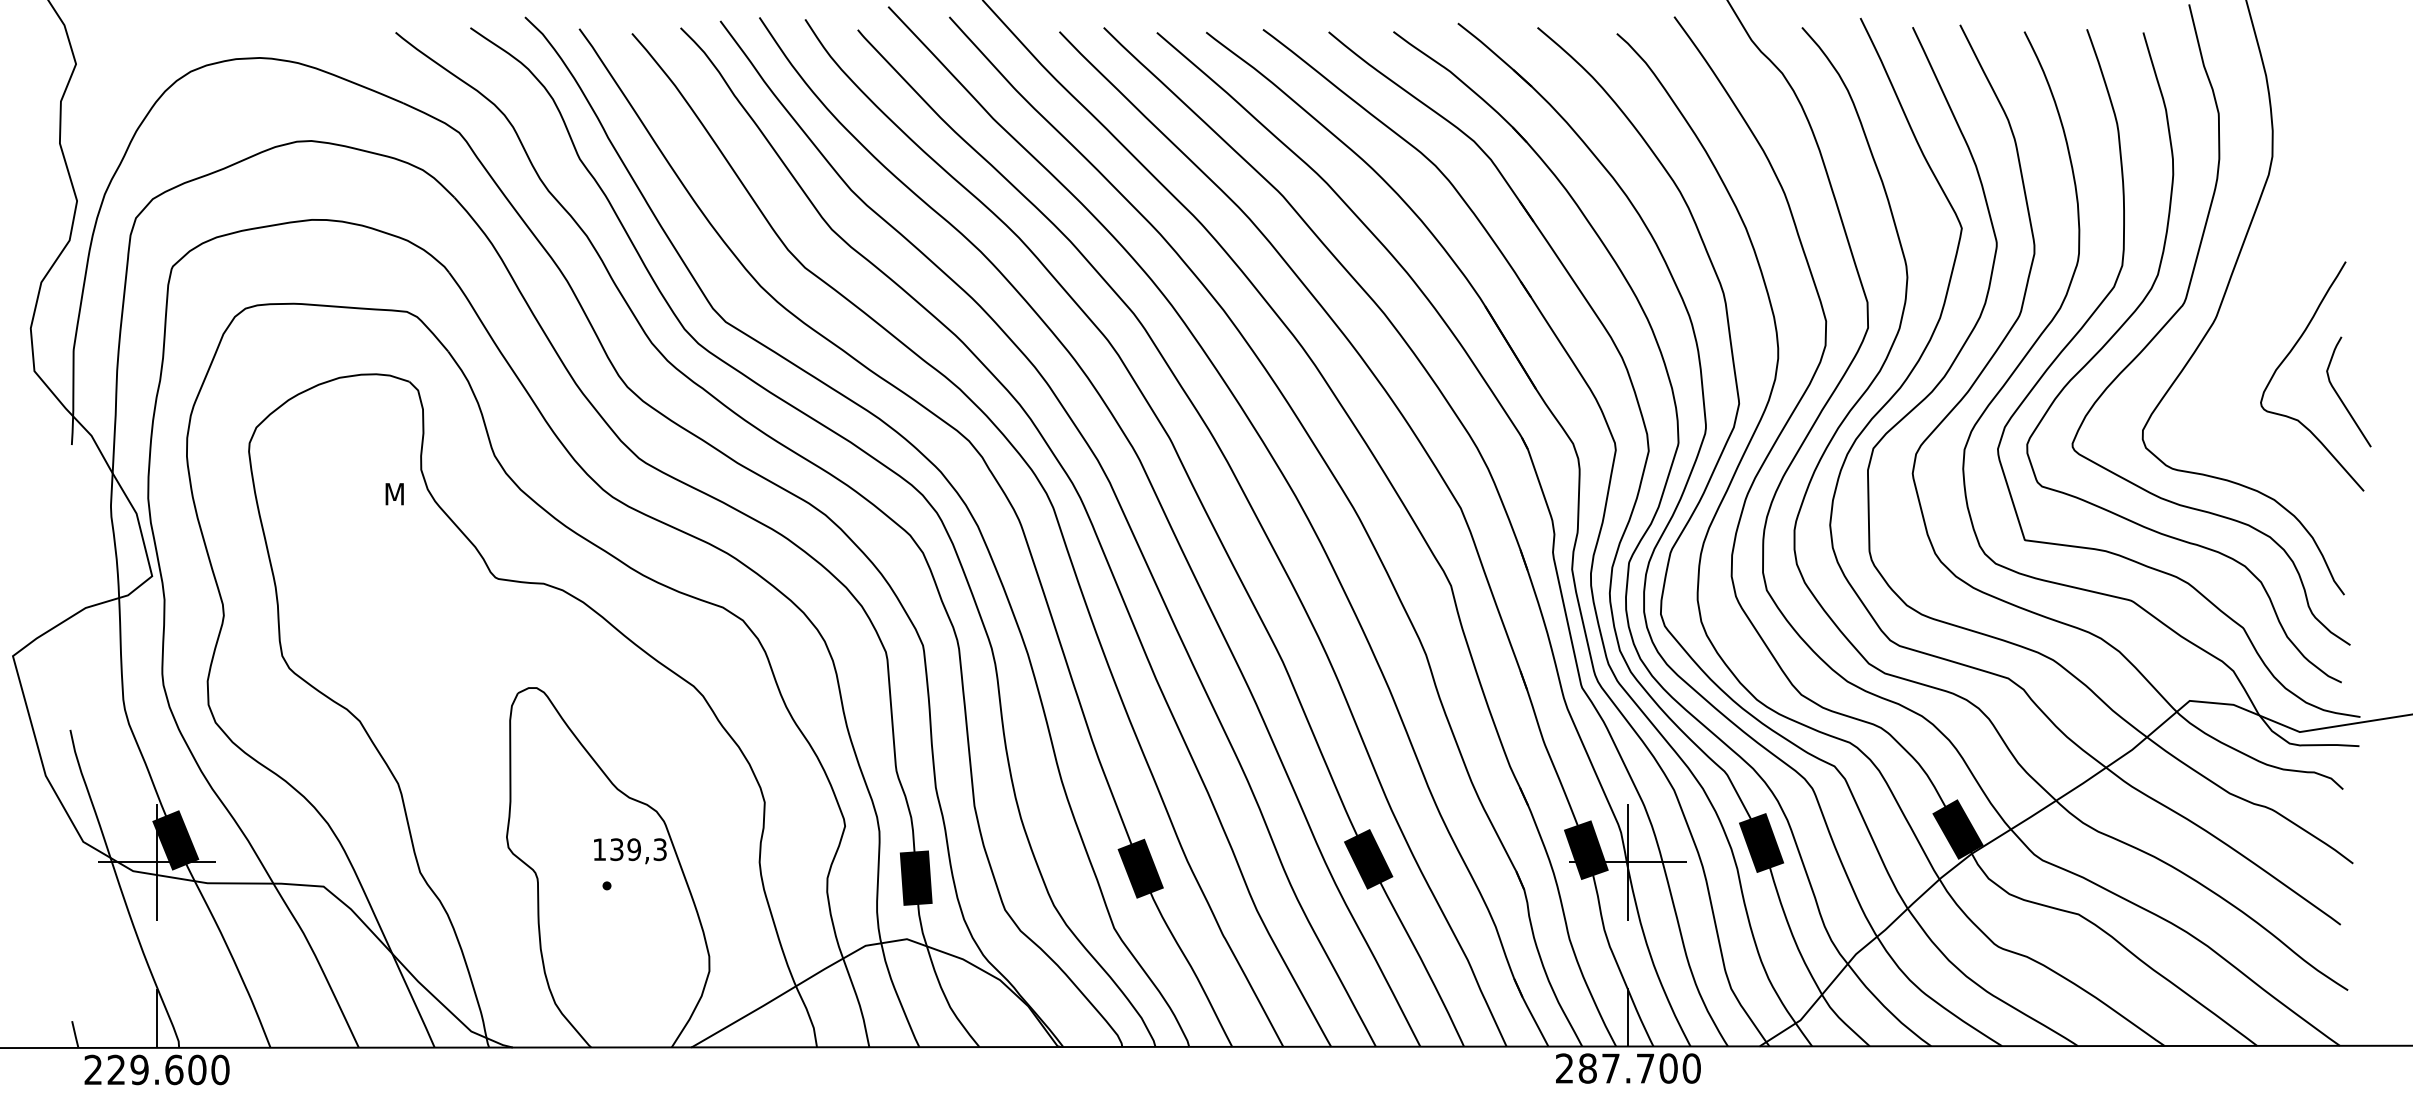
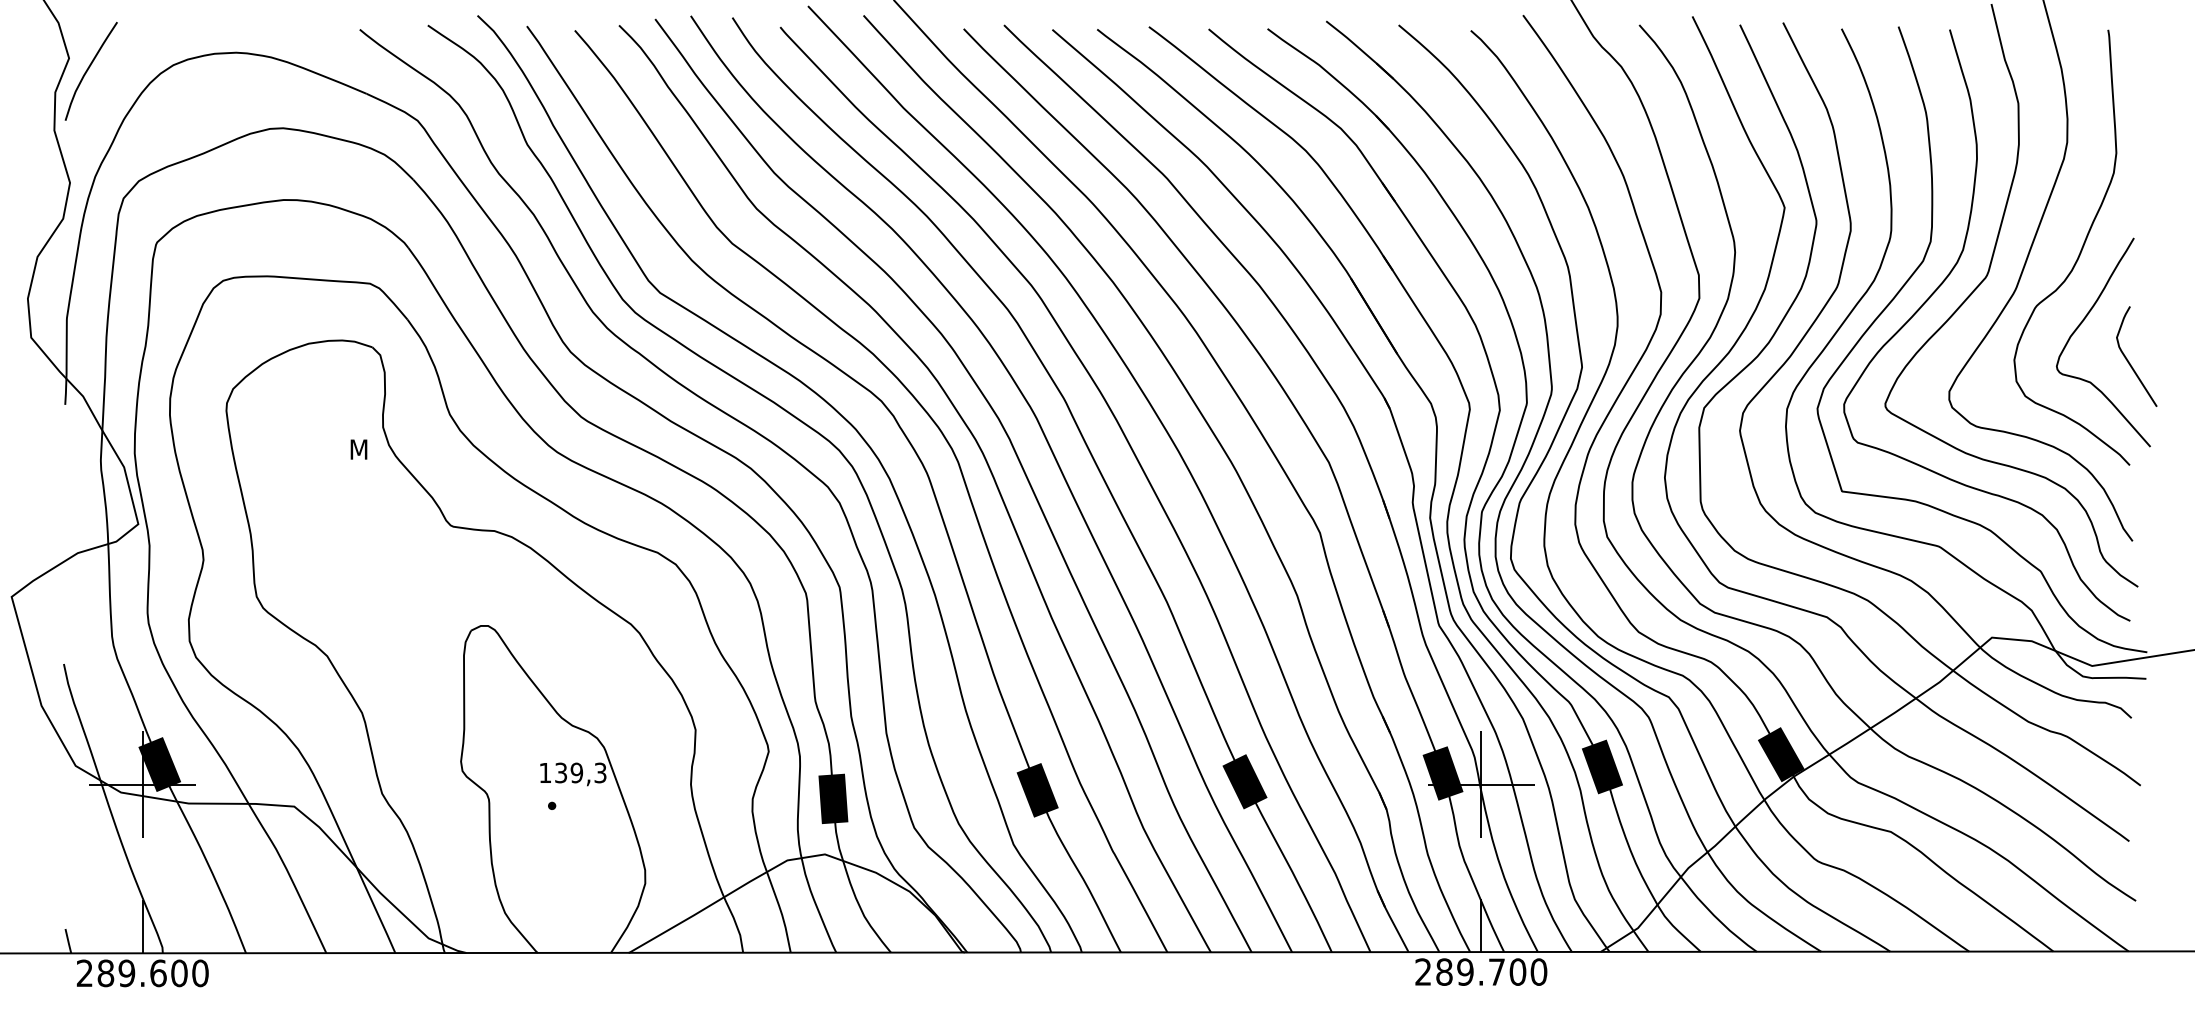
curve: (97, 77) -> (88, 70), added
curve: (2287, 274) -> (2080, 249), added
text: (1611, 1067) -> (1465, 971), 287.700 -> 289.700
text: (116, 1070) -> (105, 973), 229.600 -> 289.600

